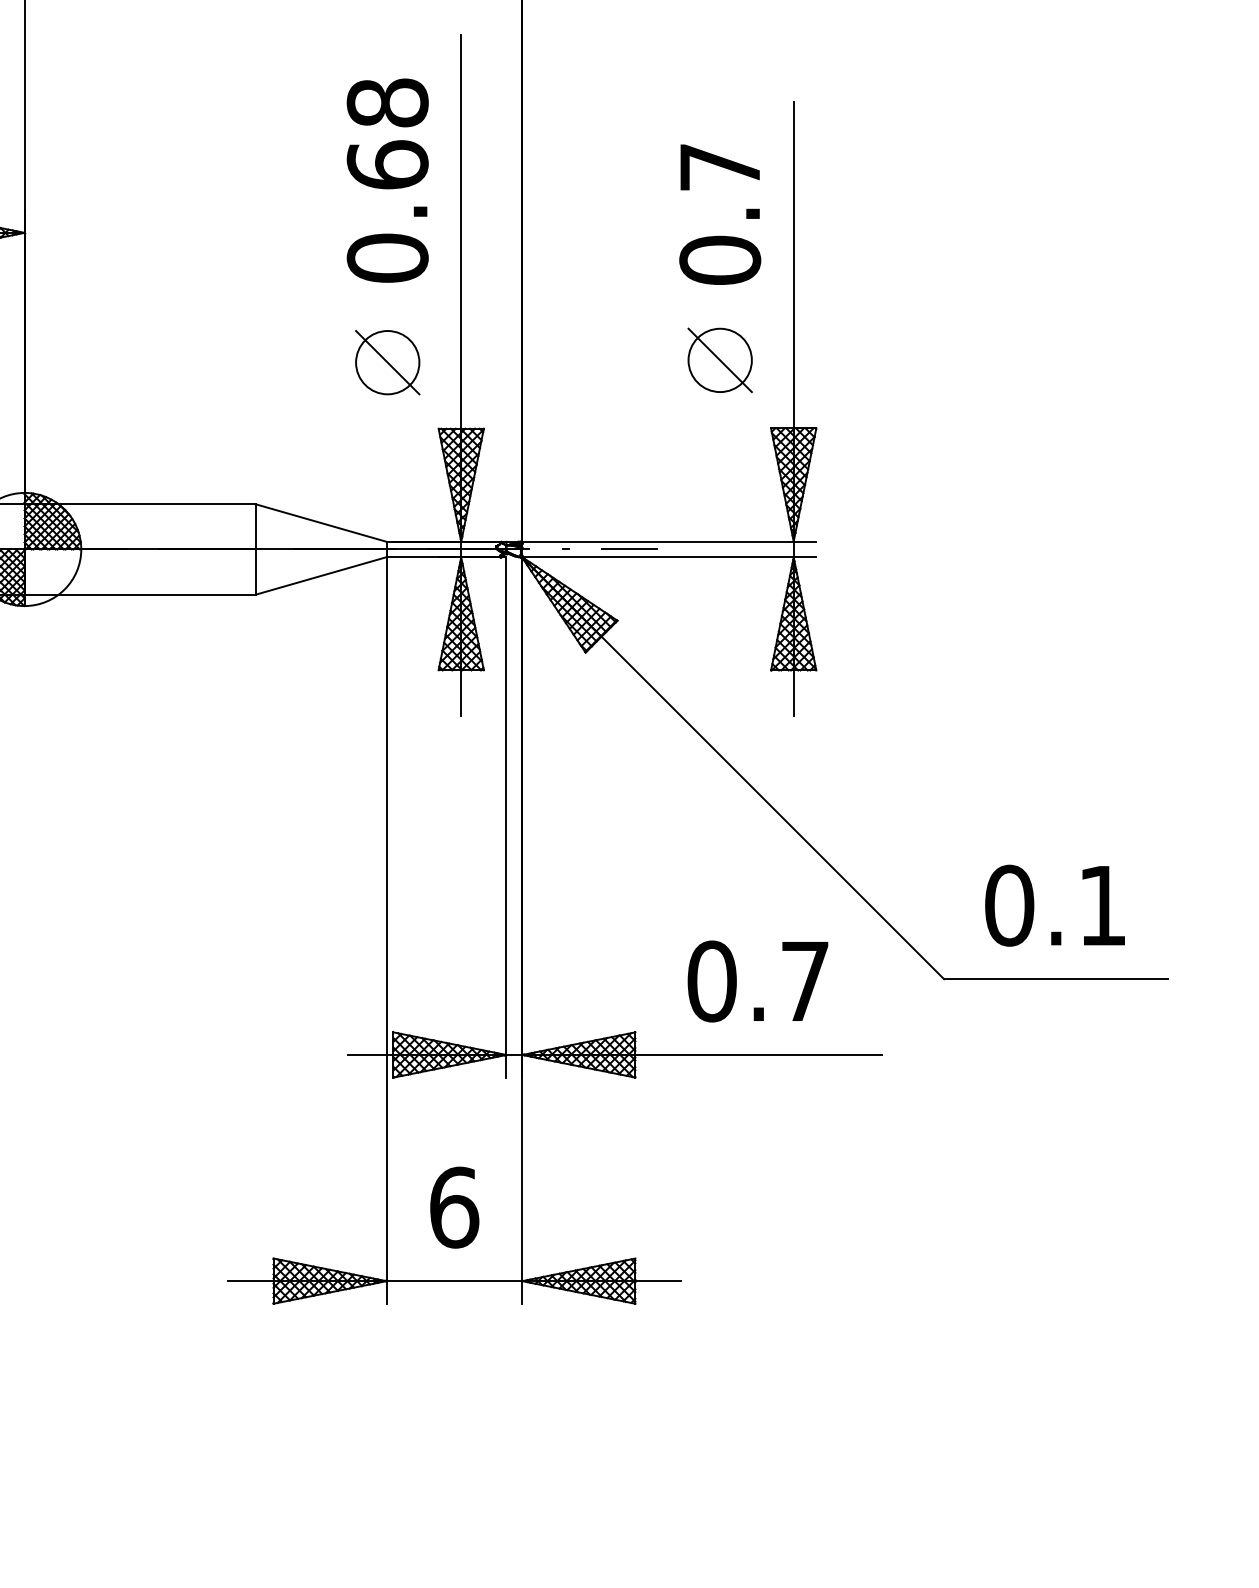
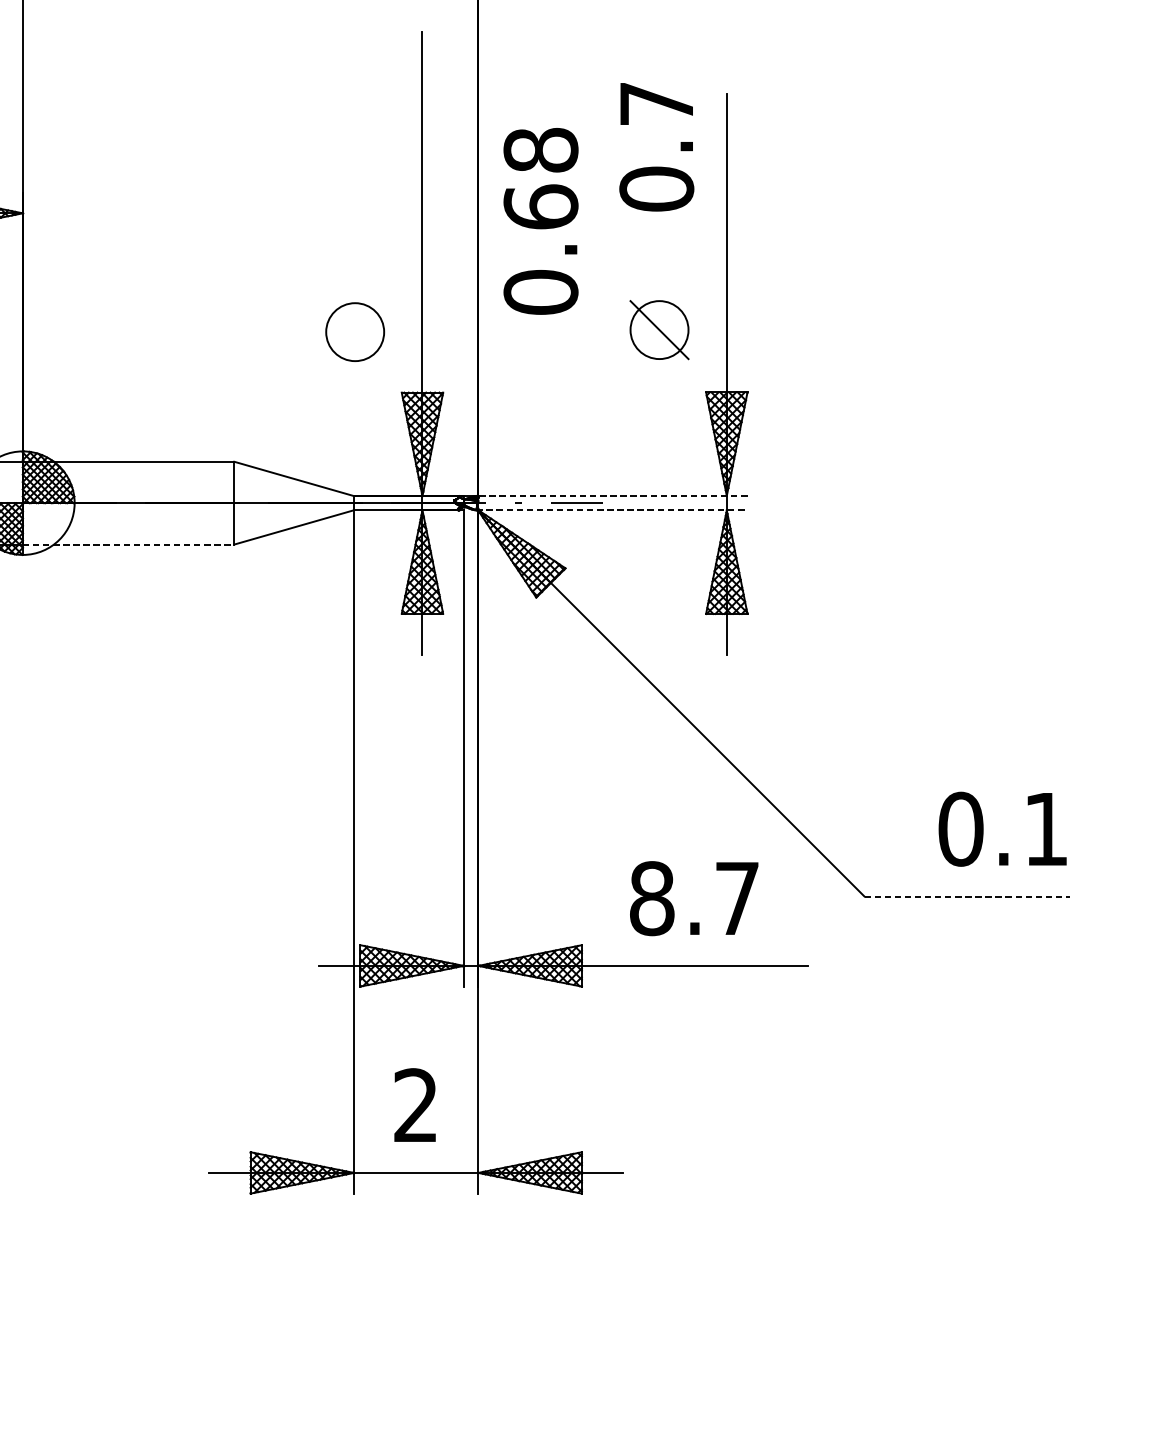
text: (387, 180) -> (540, 221), moved
text: (720, 214) -> (657, 147), moved
line: (387, 362) -> (354, 332), removed
line: (667, 541) -> (611, 495), solid -> dashed
line: (668, 557) -> (612, 510), solid -> dashed
line: (140, 594) -> (128, 544), solid -> dashed
text: (1054, 905) -> (1002, 829), moved
line: (1056, 979) -> (967, 896), solid -> dashed
text: (711, 981) -> (651, 898), 0.7 -> 8.7
text: (454, 1207) -> (416, 1105), 6 -> 2

